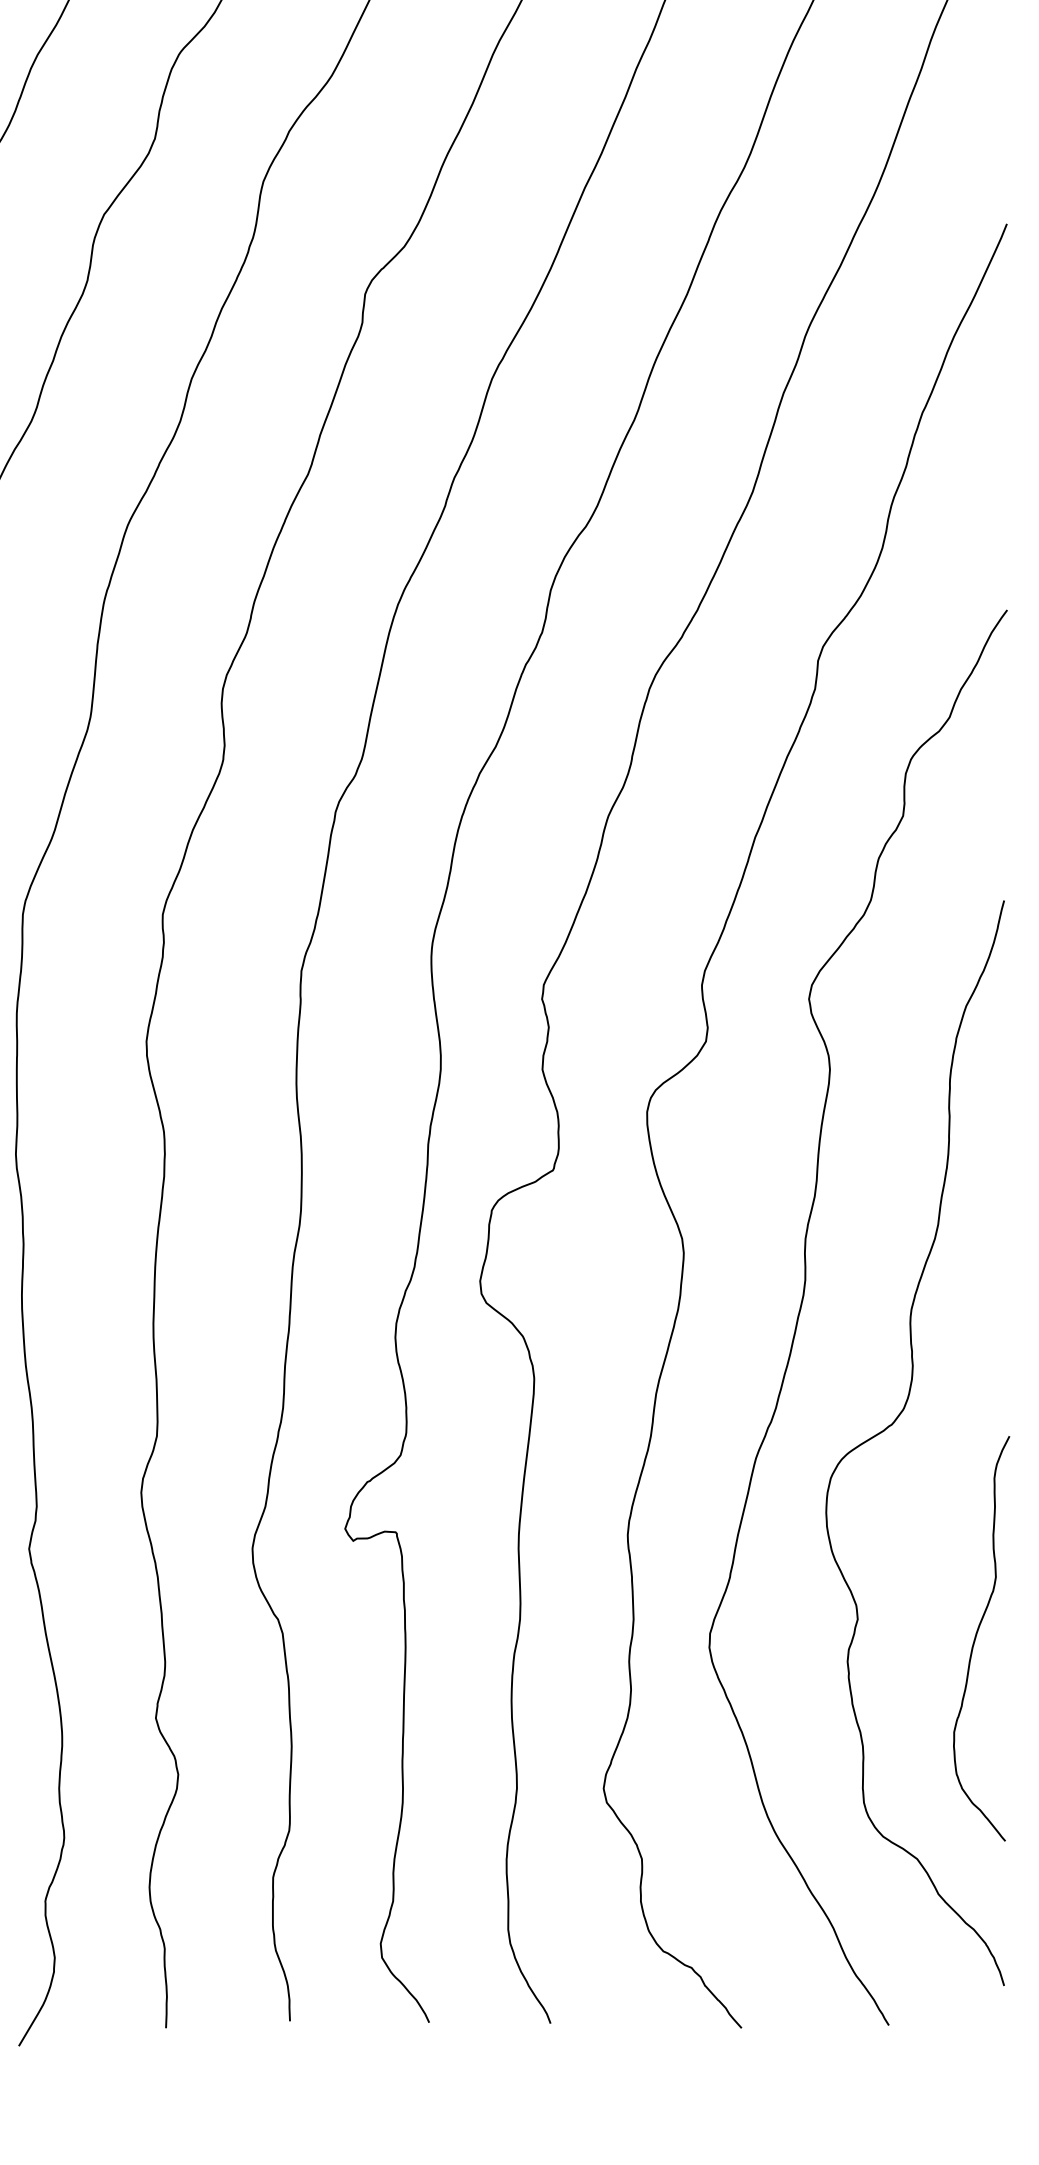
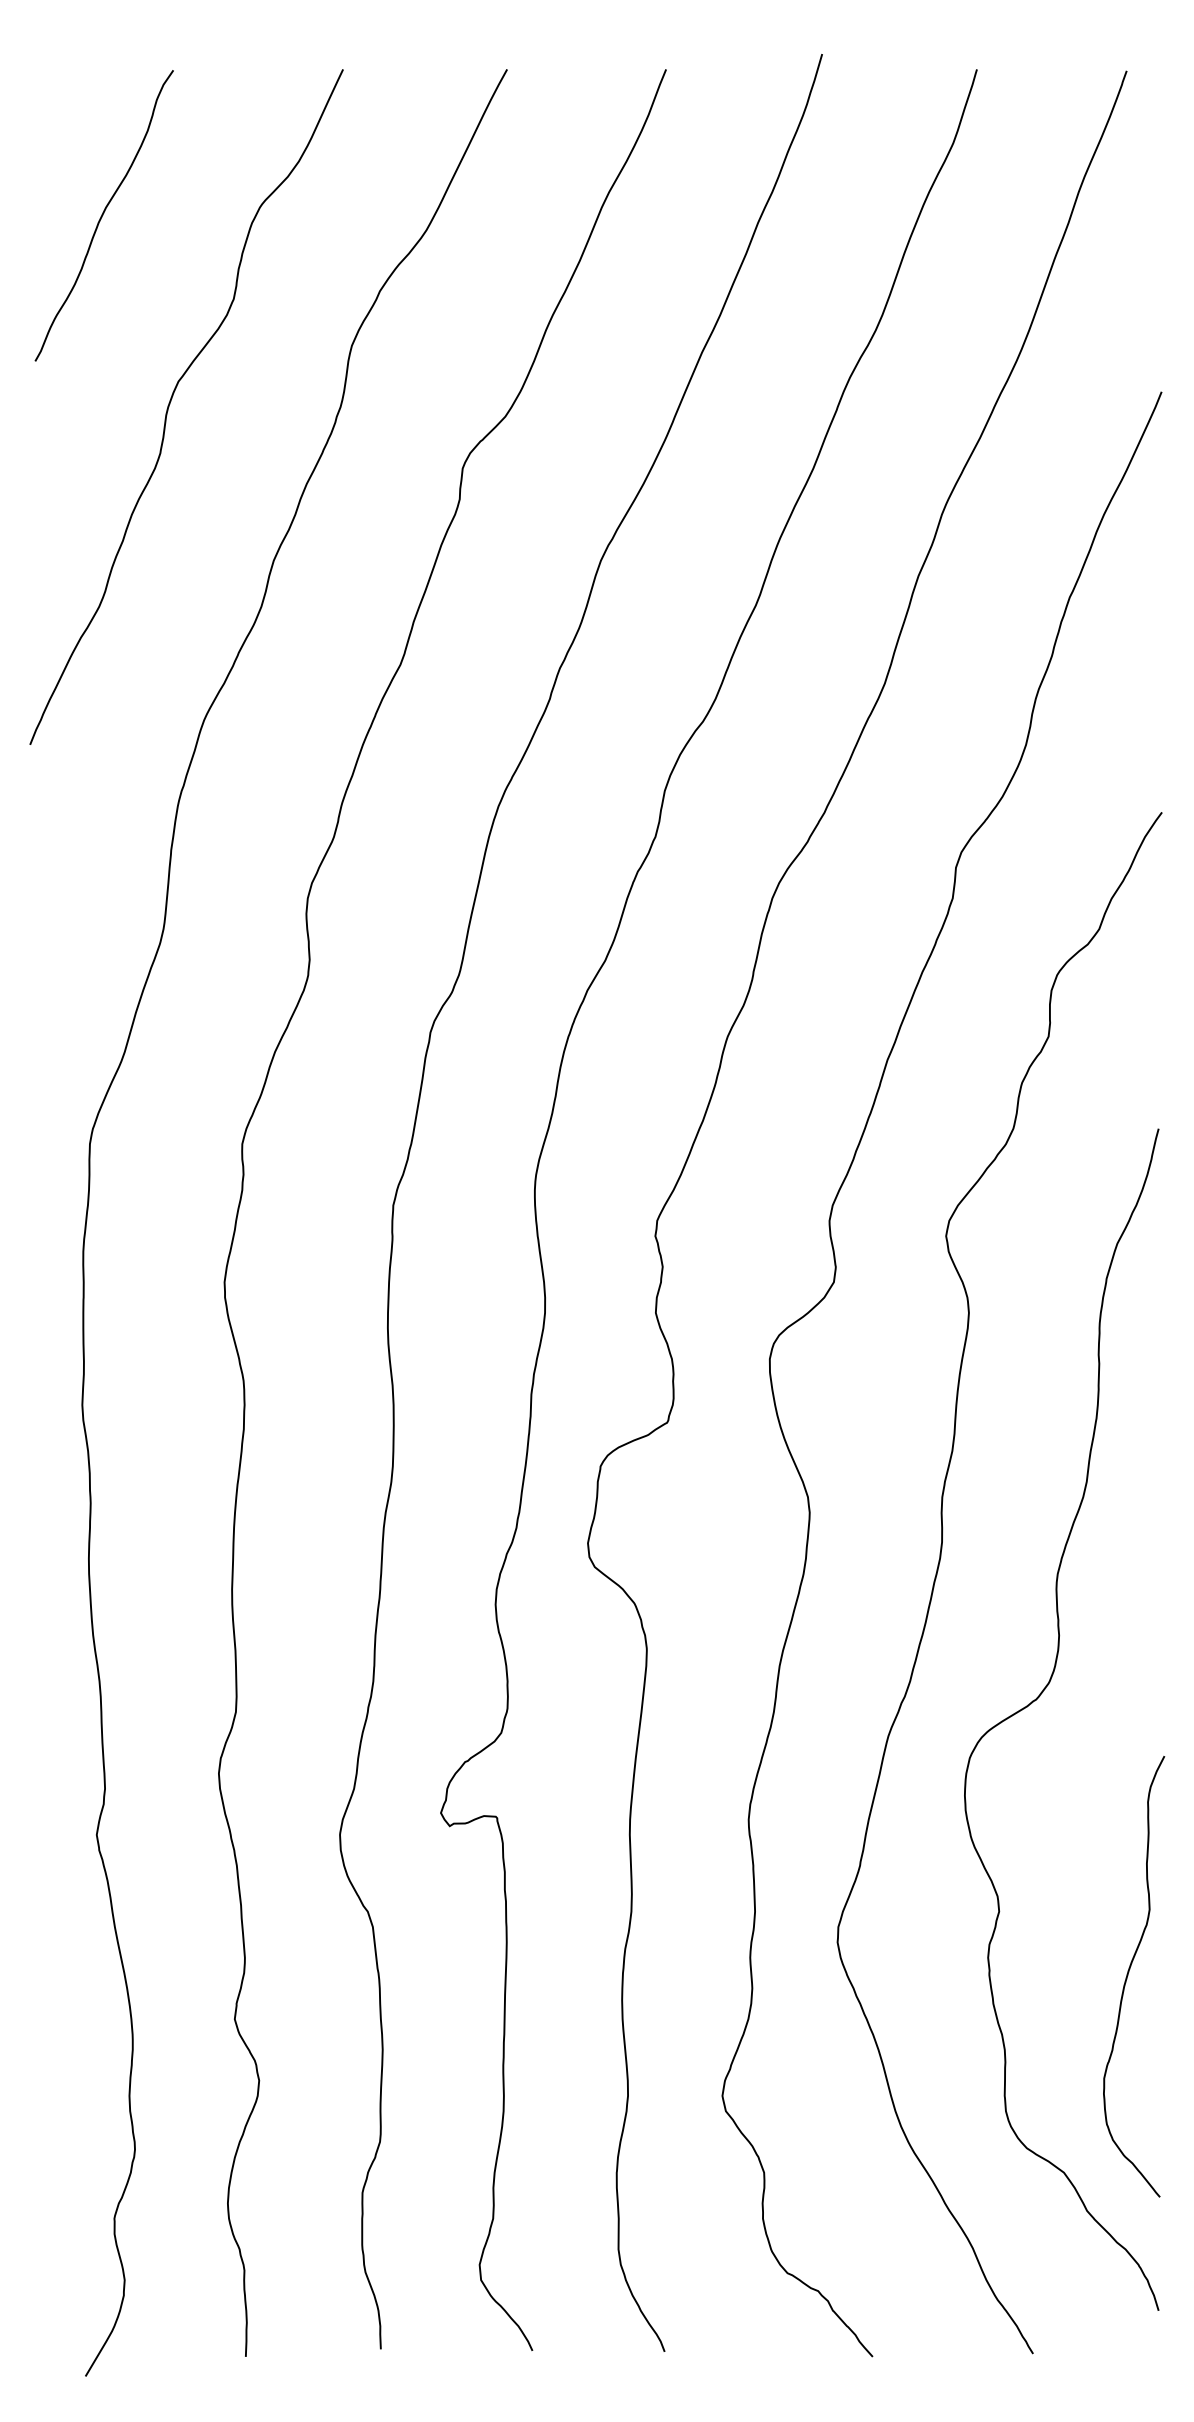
curve: (976, 1637) -> (1128, 1975), moved

